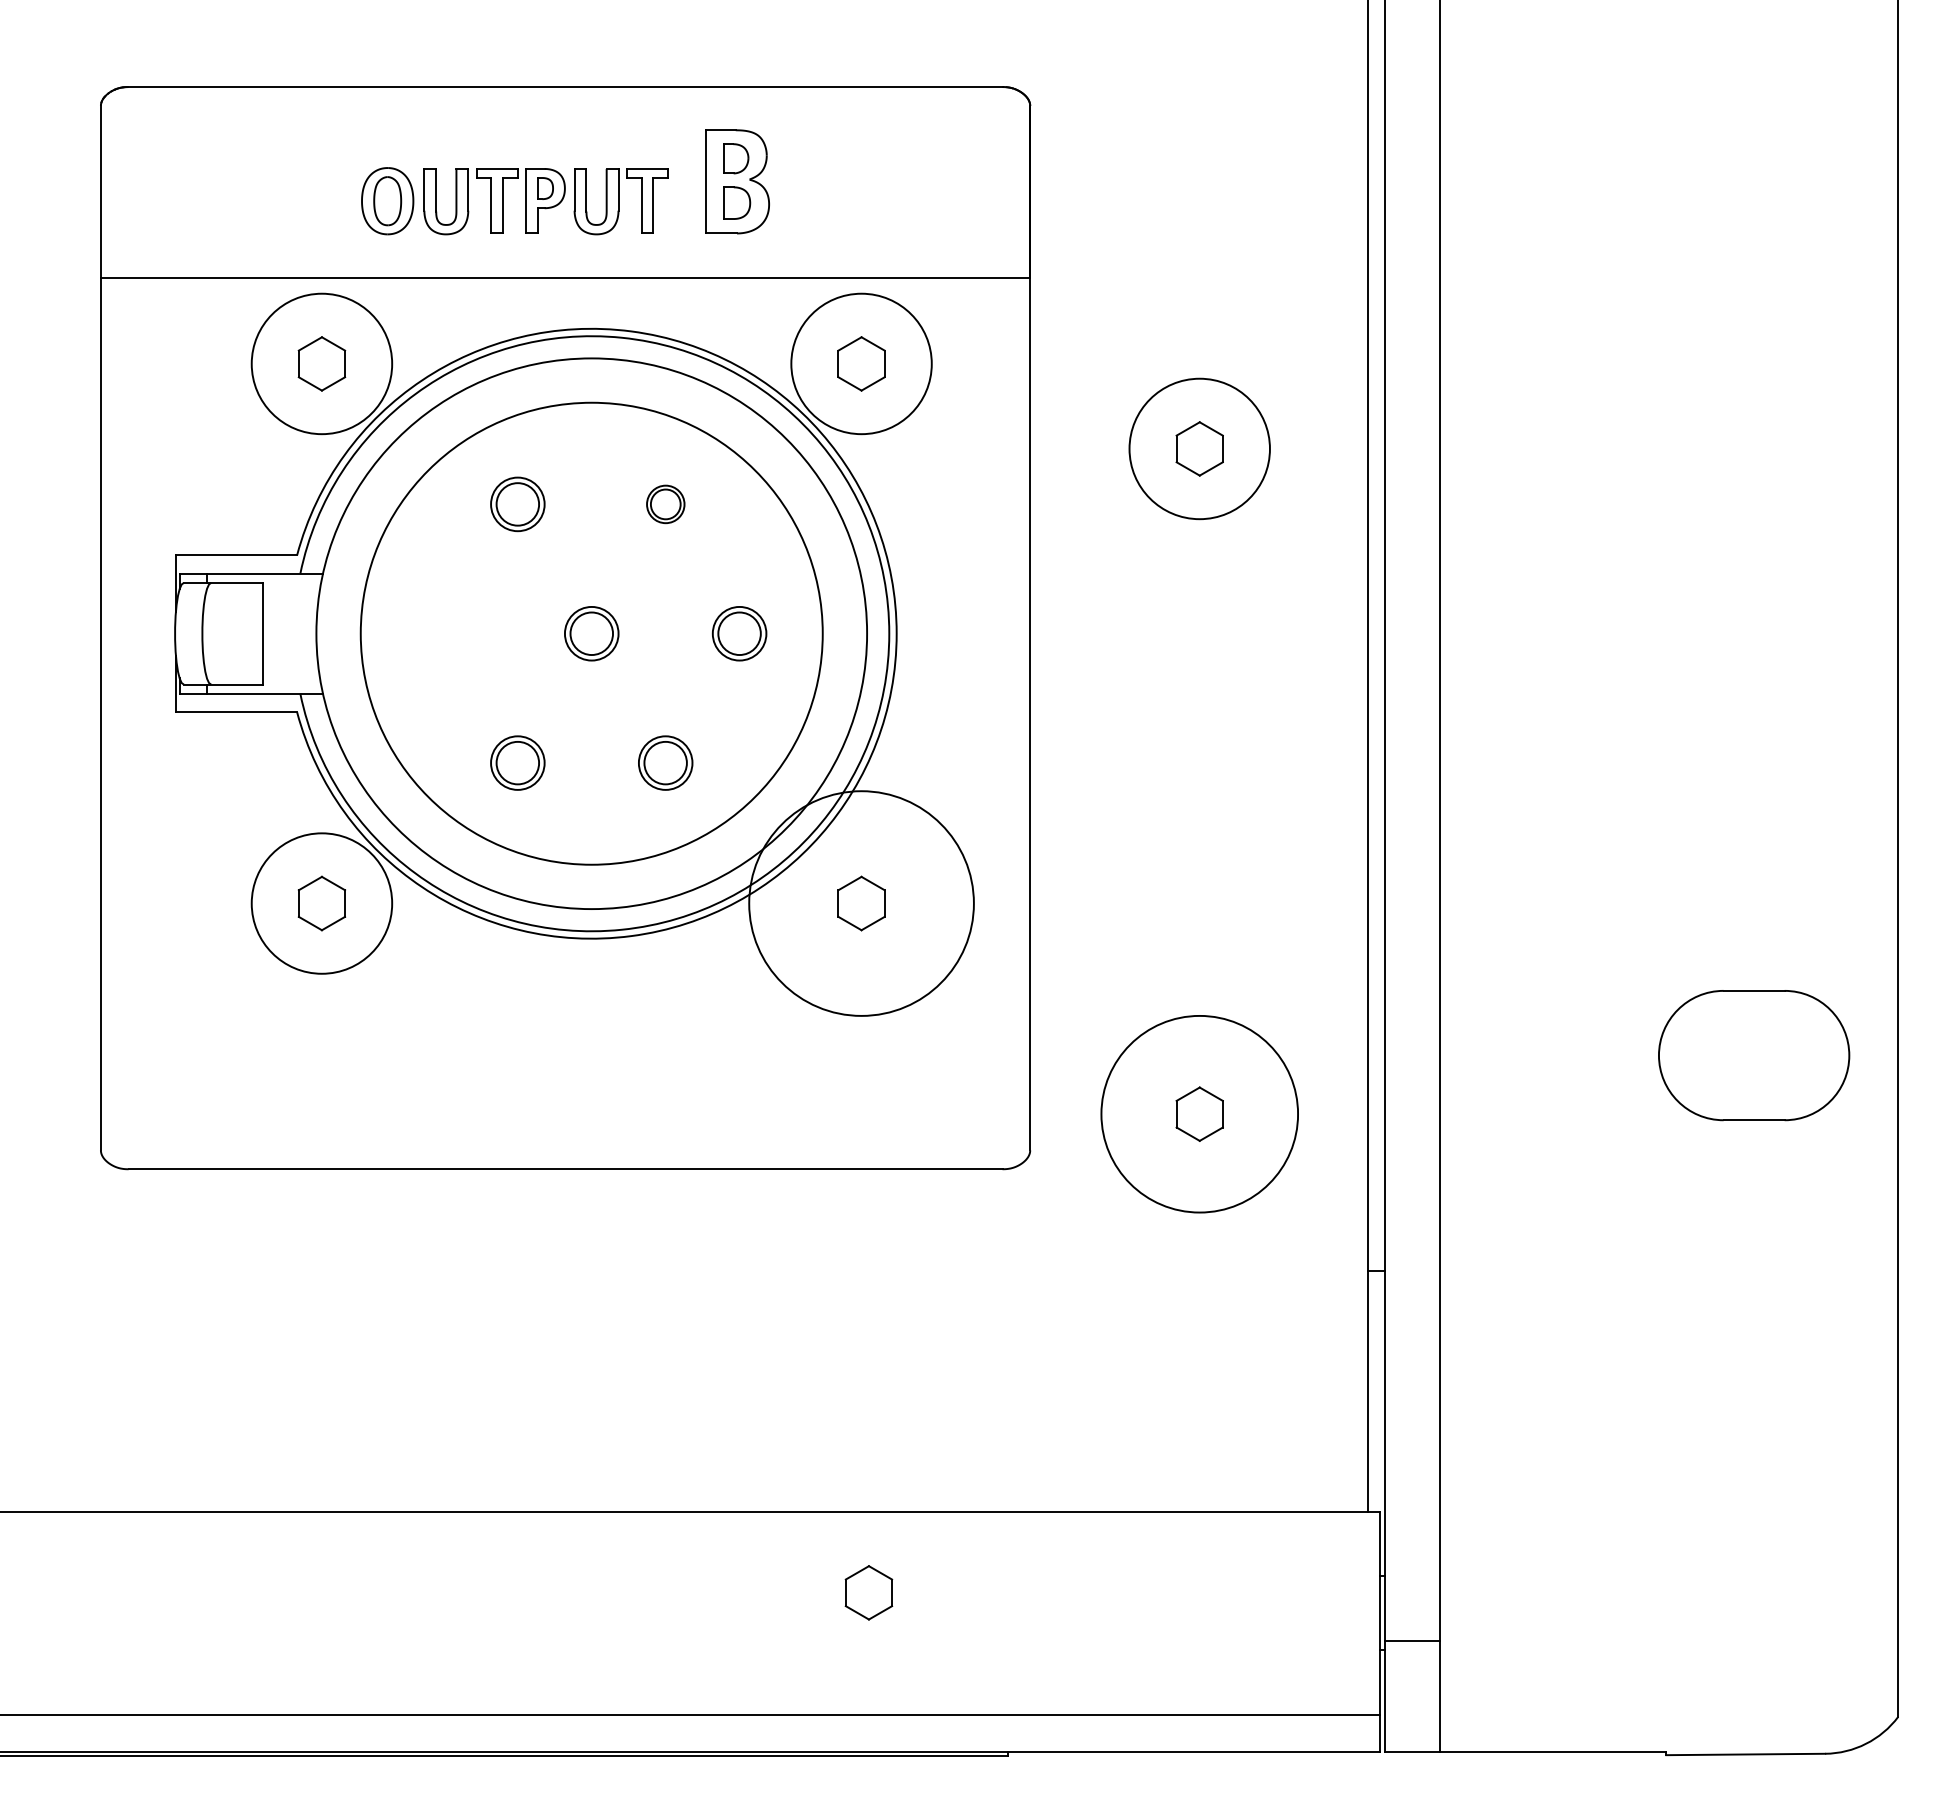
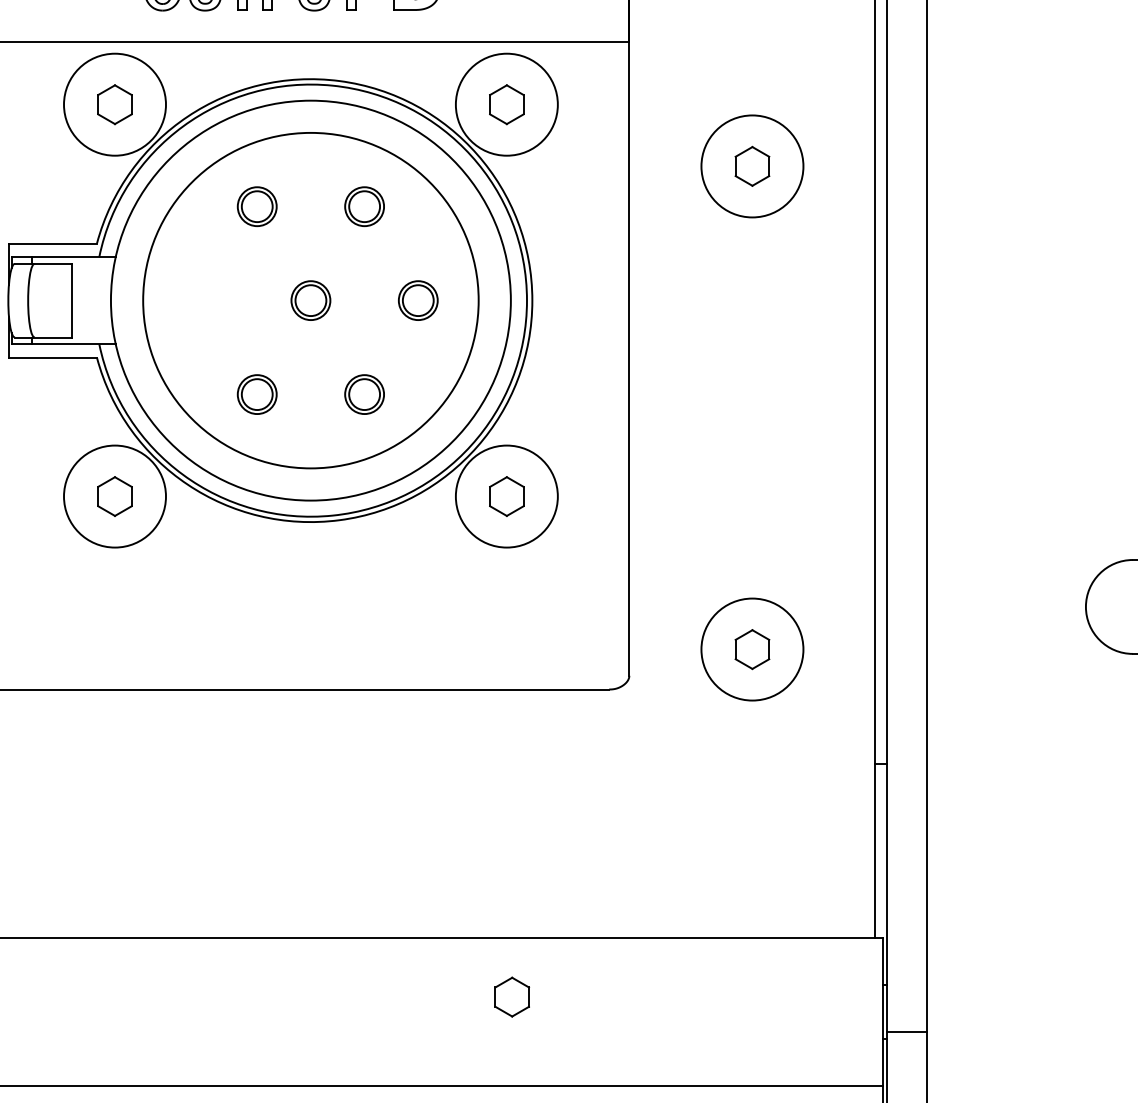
part: (665, 504) -> (364, 206), size x1.43
circle: (861, 903) -> (506, 496), size x0.62
circle: (1199, 1114) -> (752, 649), size x0.71

